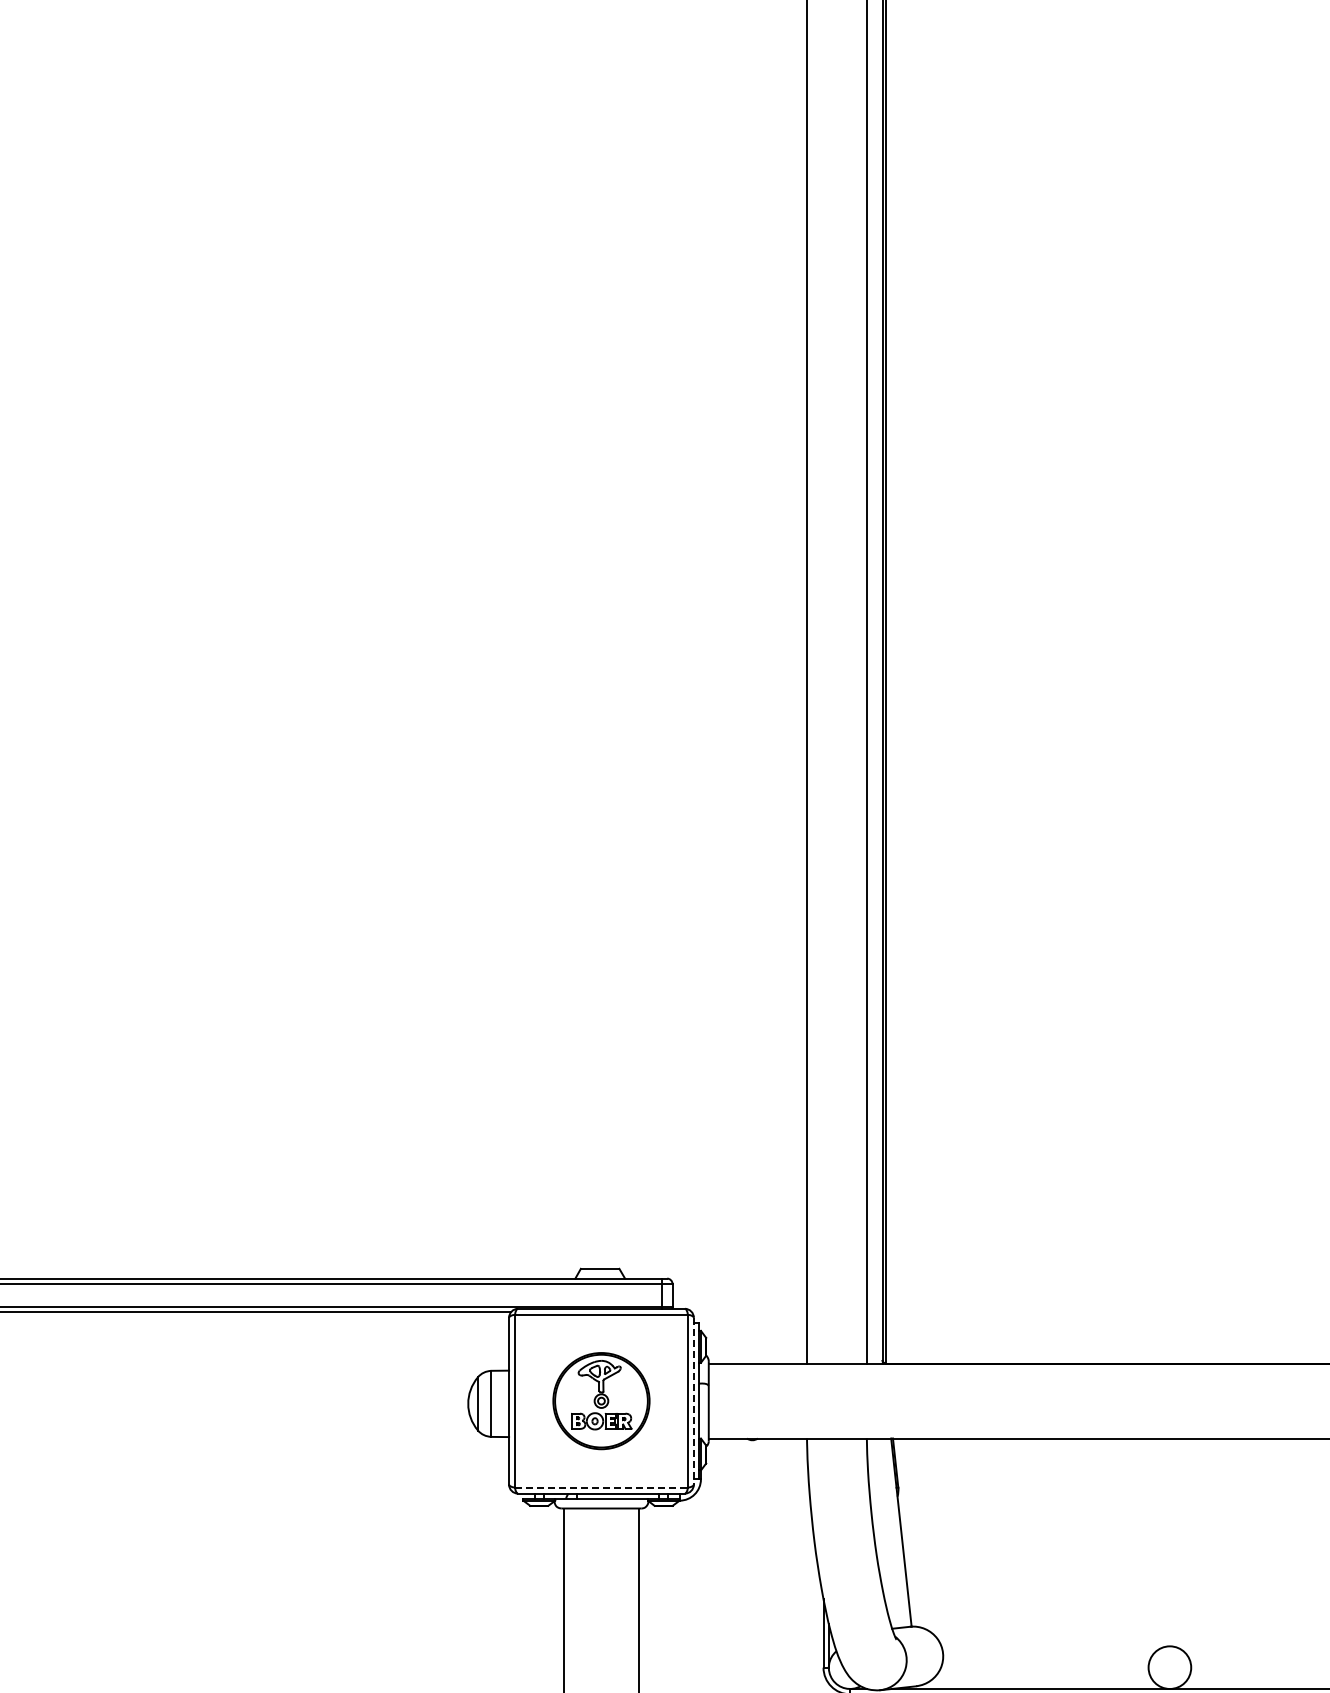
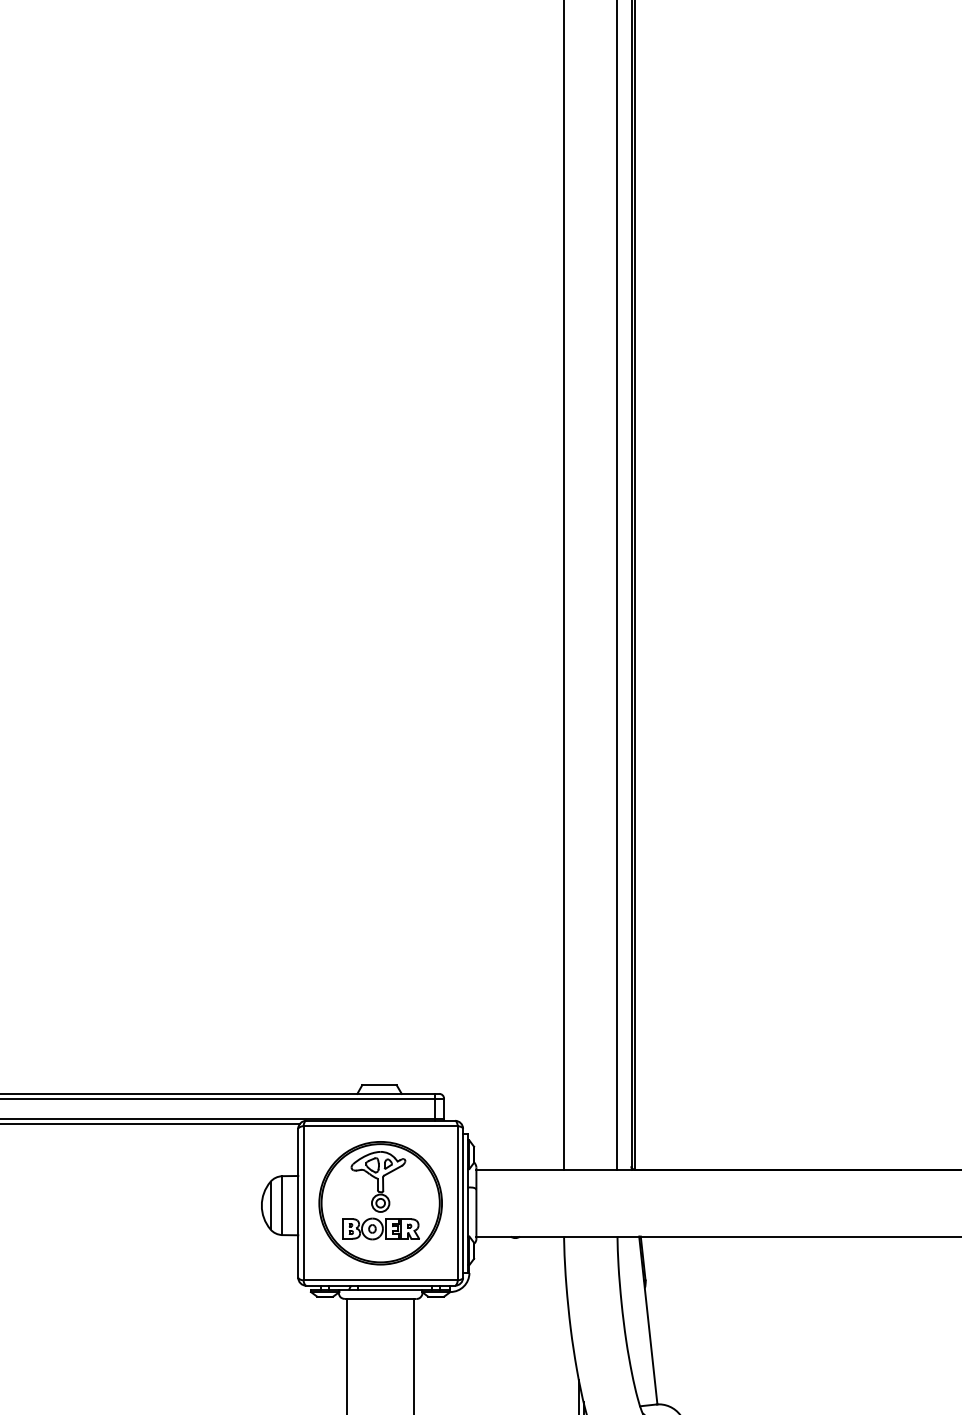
part: (601, 1400) -> (380, 1202), size x1.43
line: (693, 1401) -> (462, 1203), dashed -> solid
line: (602, 1487) -> (381, 1280), dashed -> solid

